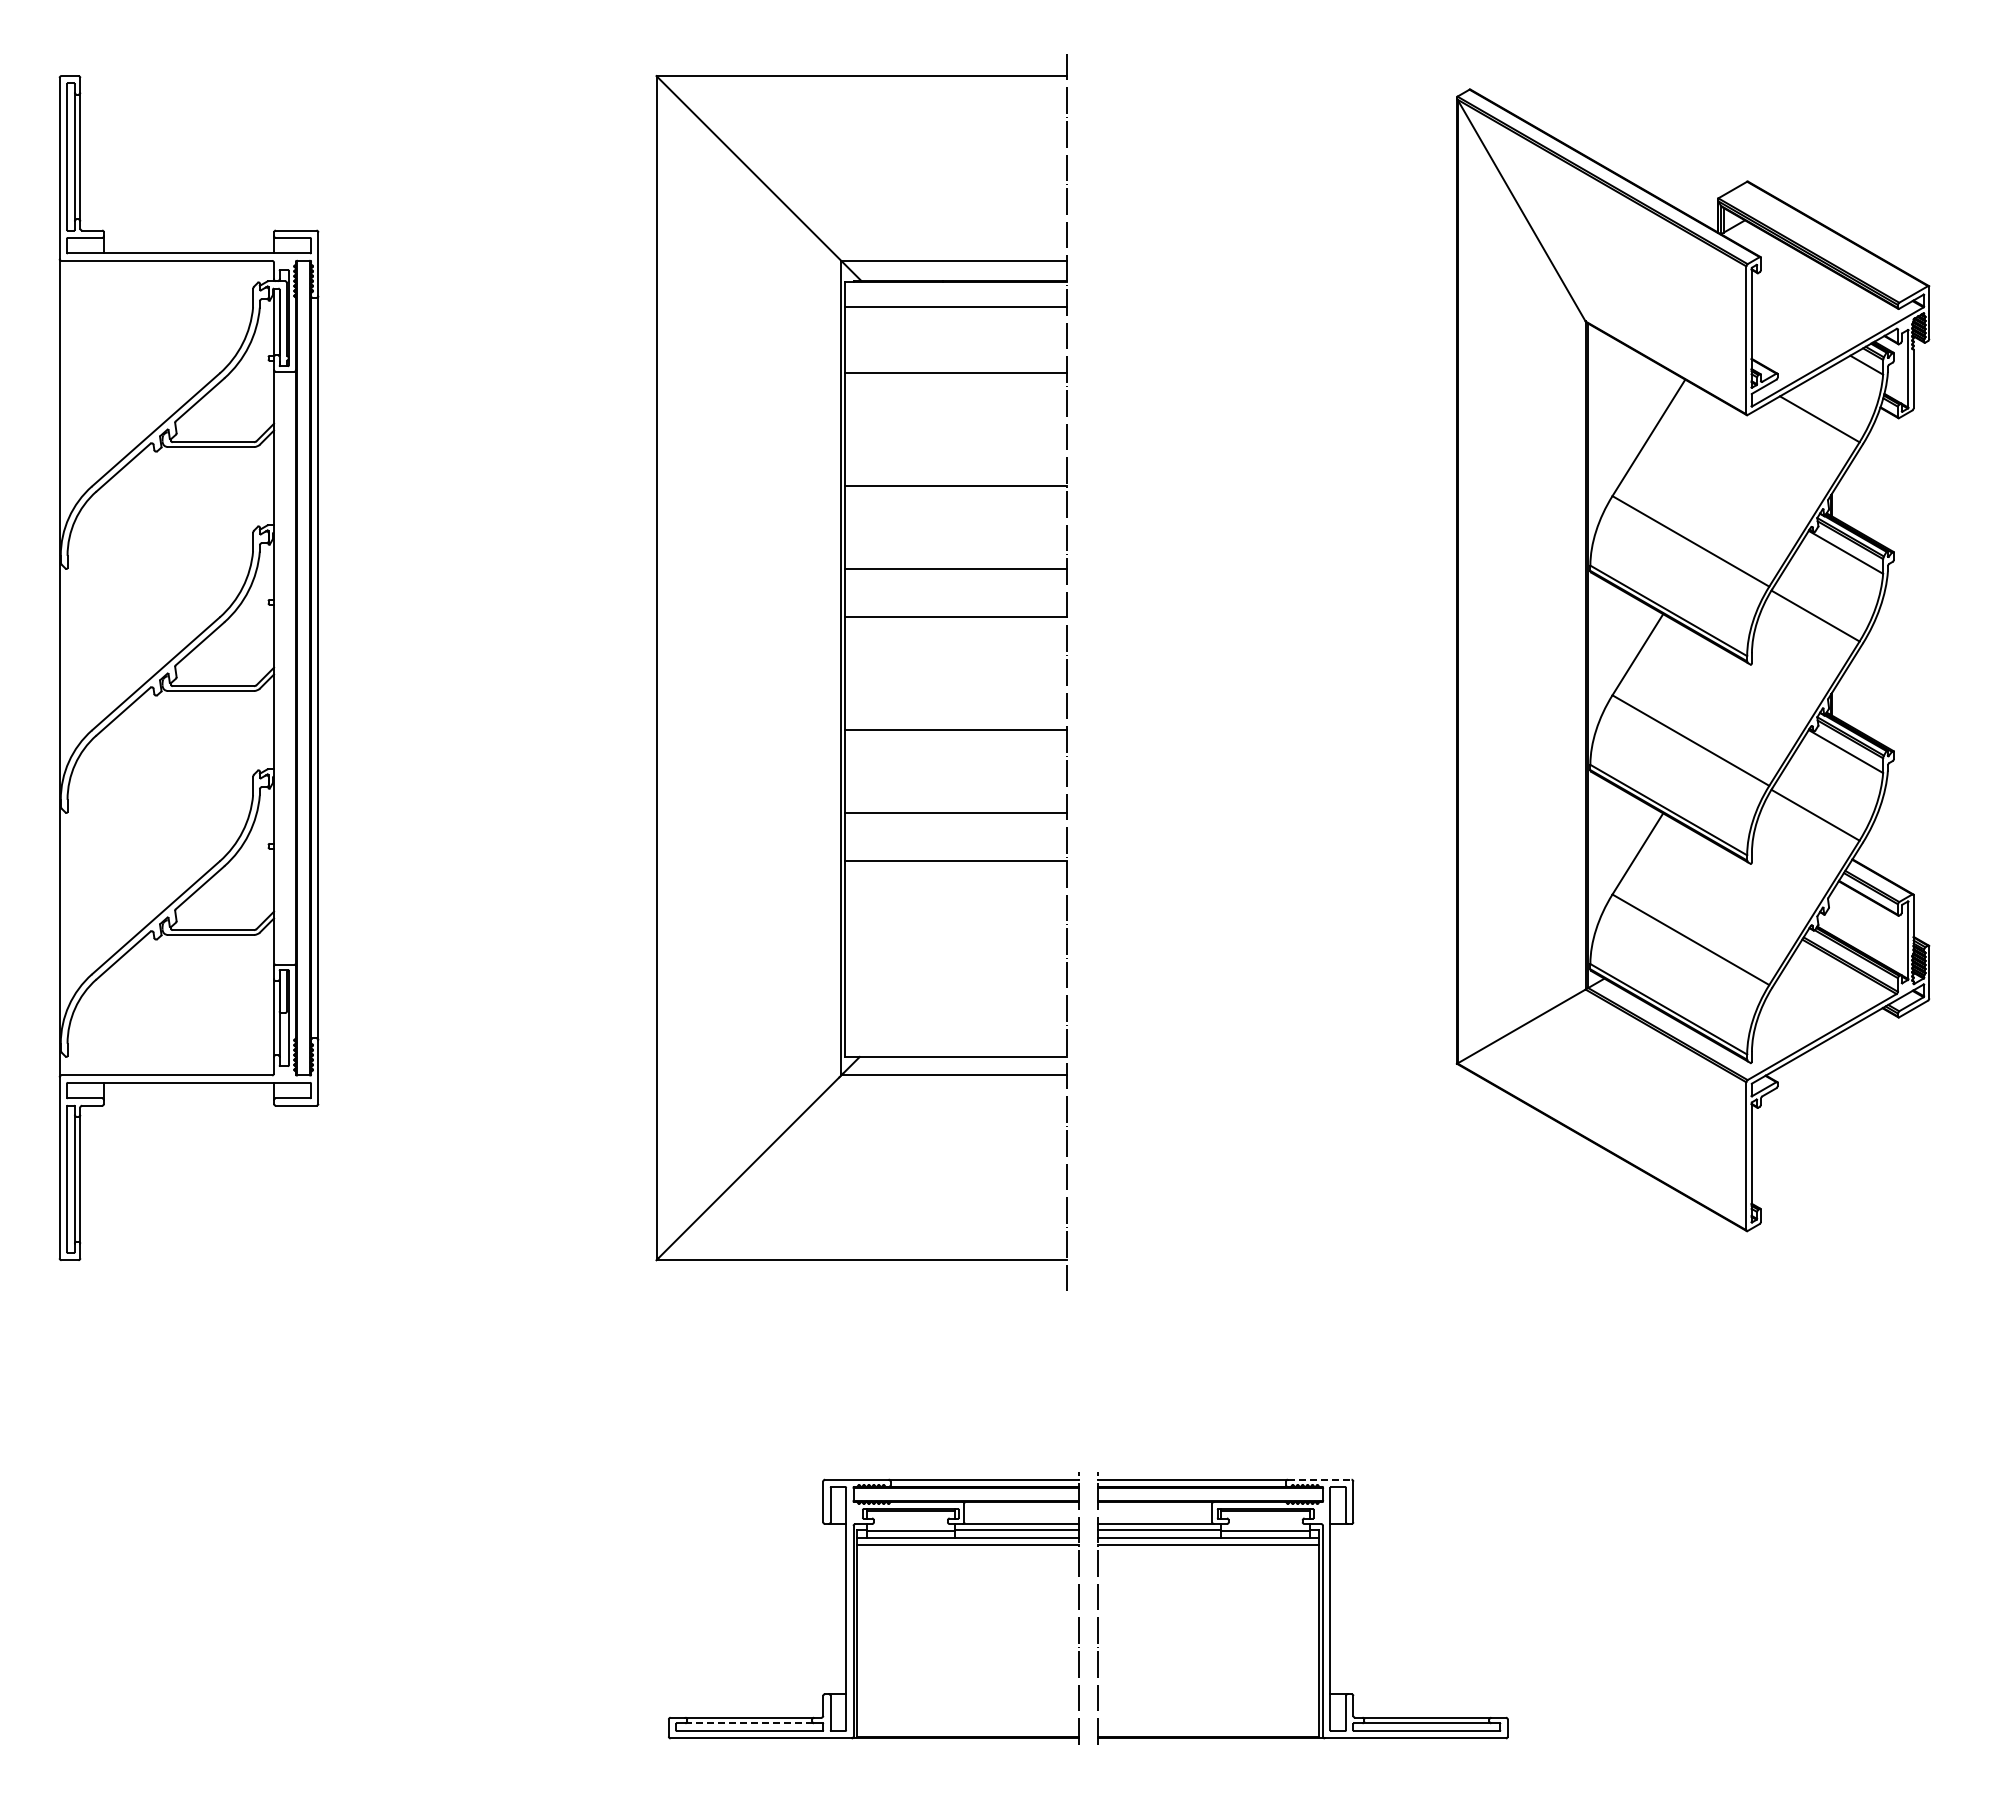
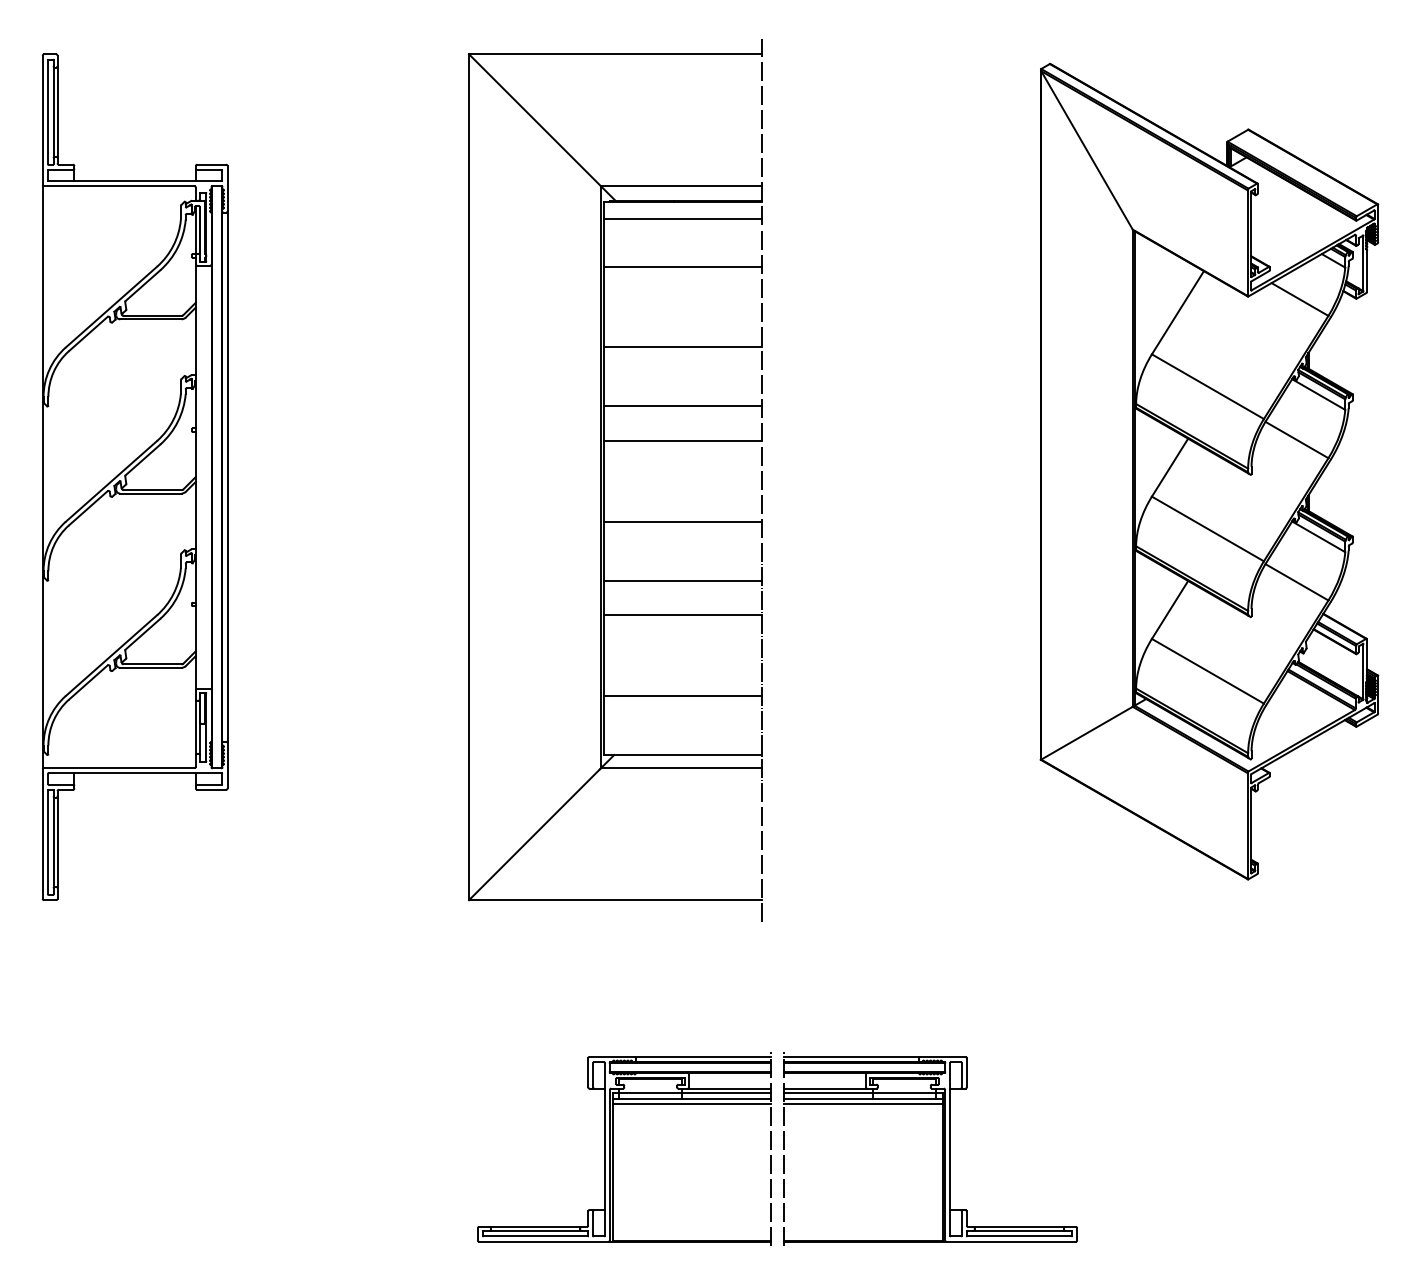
line: (955, 974) -> (682, 696), added
line: (1319, 1479) -> (942, 1056), dashed -> solid
line: (750, 1723) -> (536, 1231), dashed -> solid

